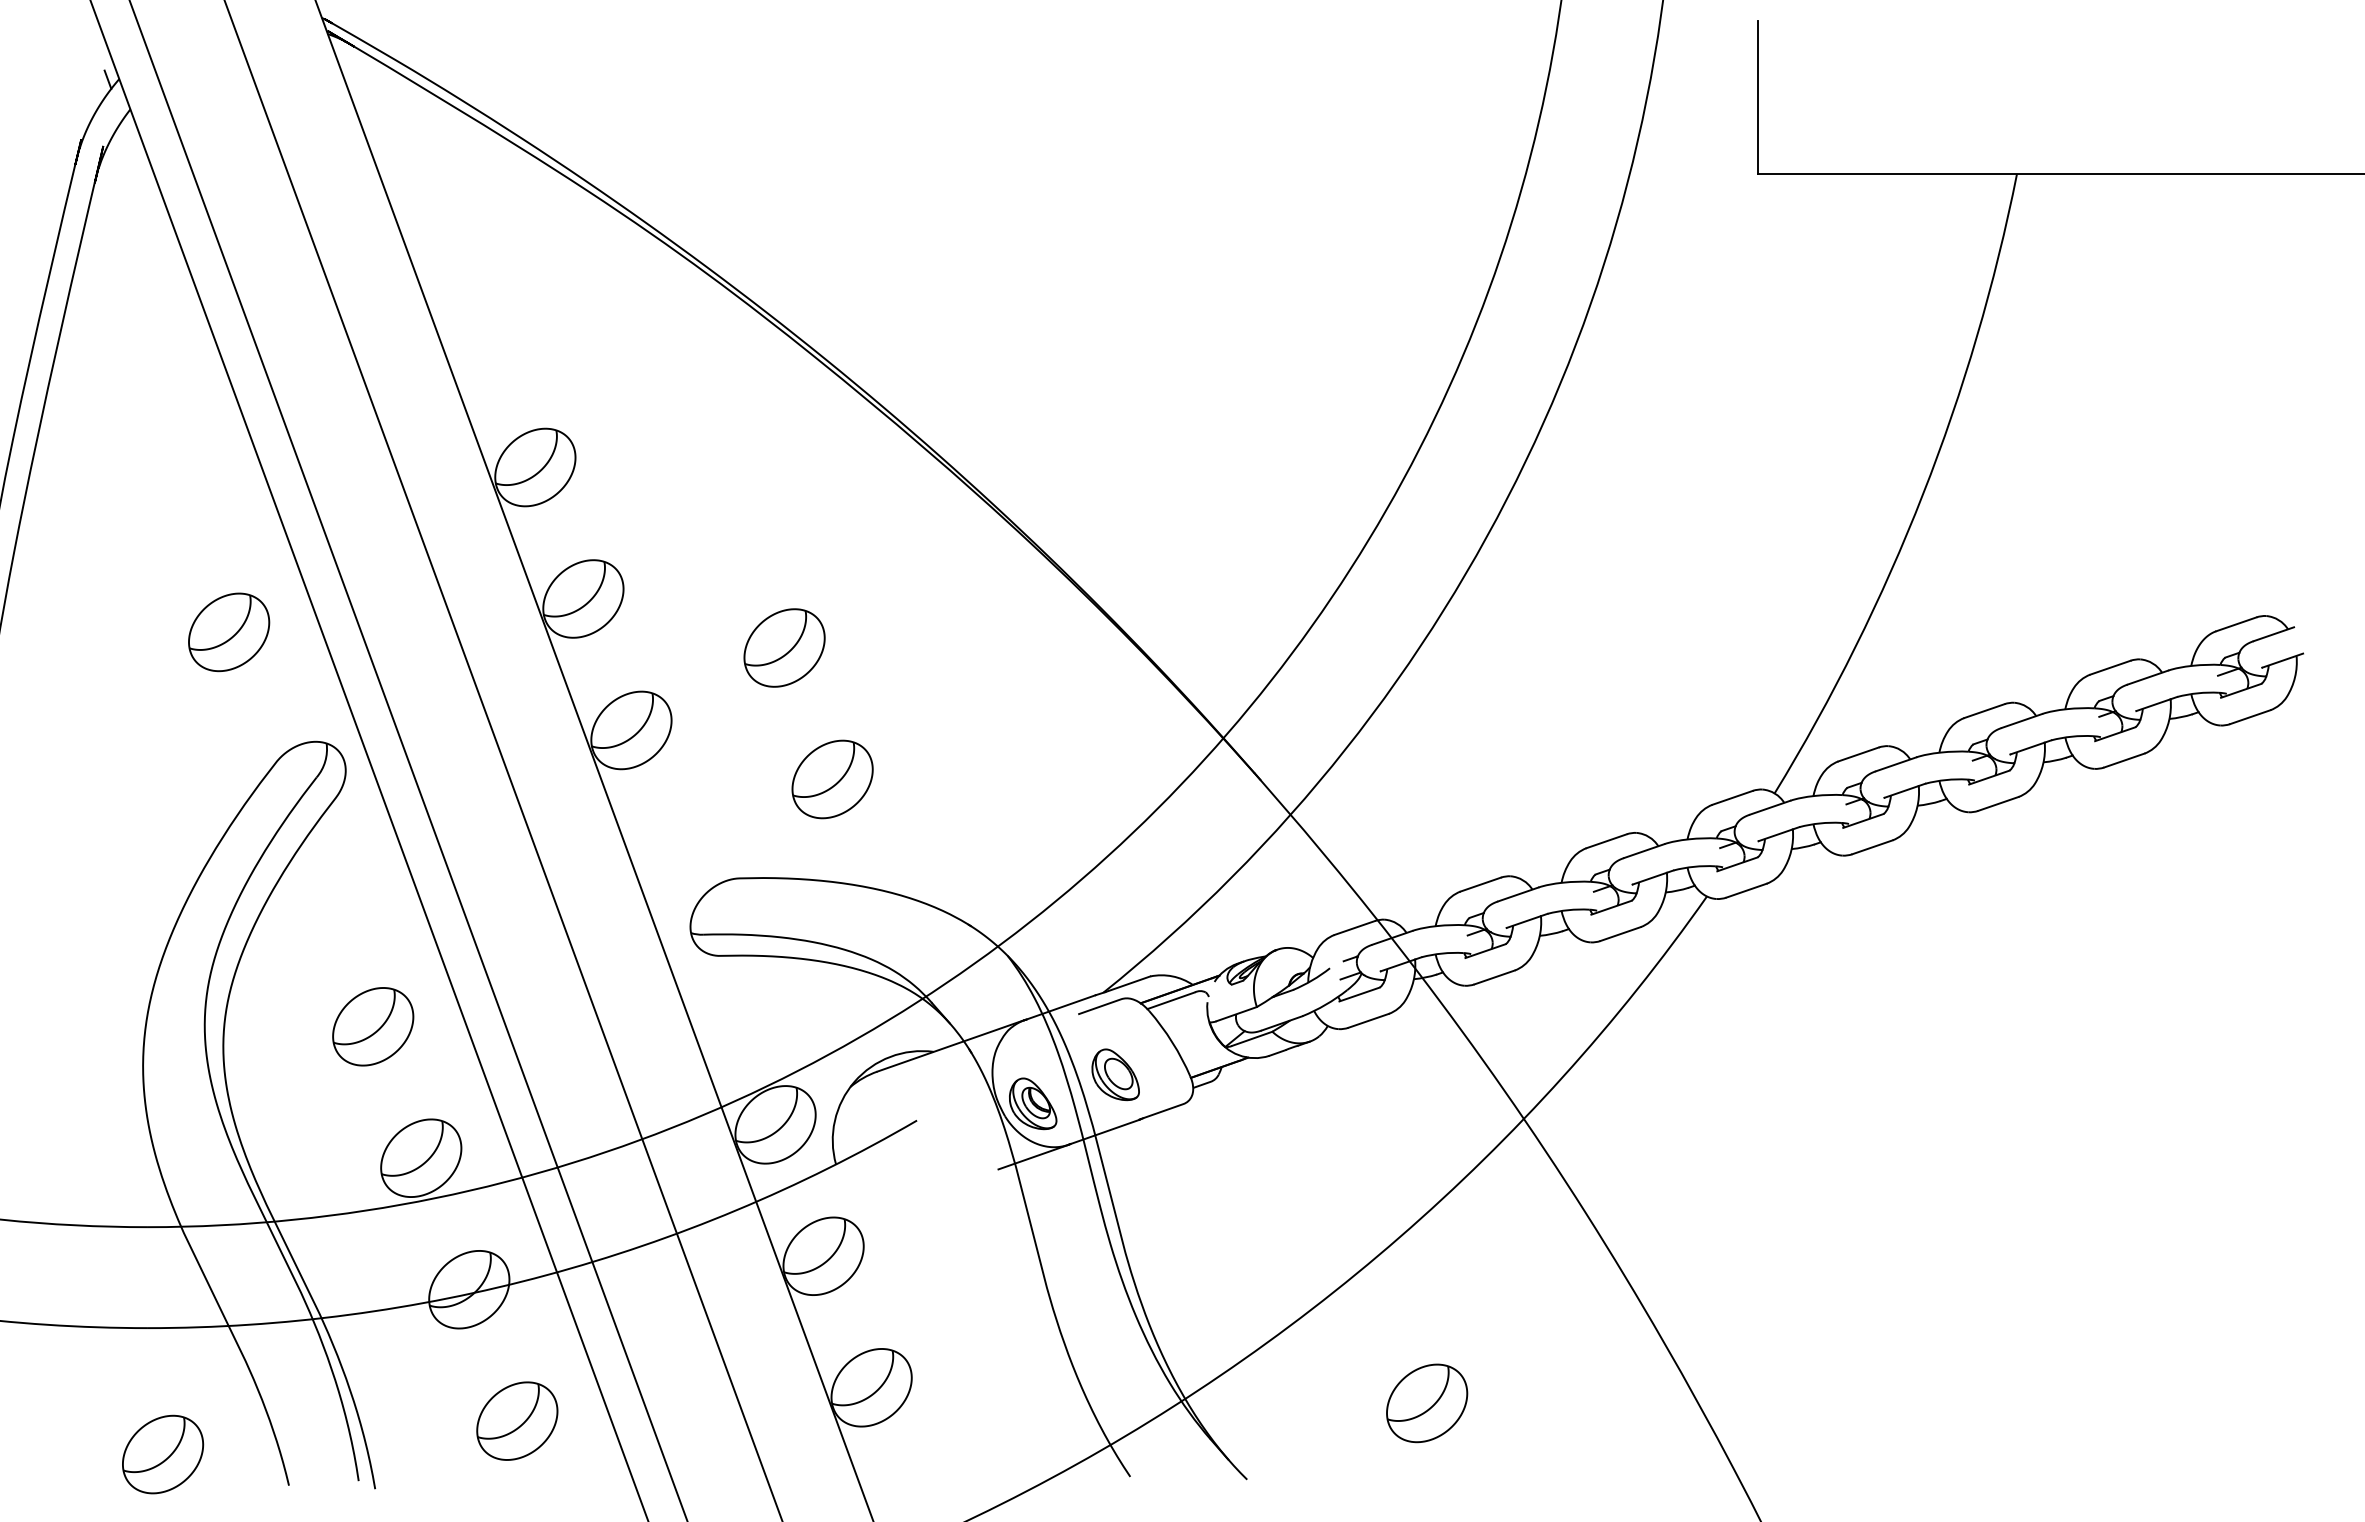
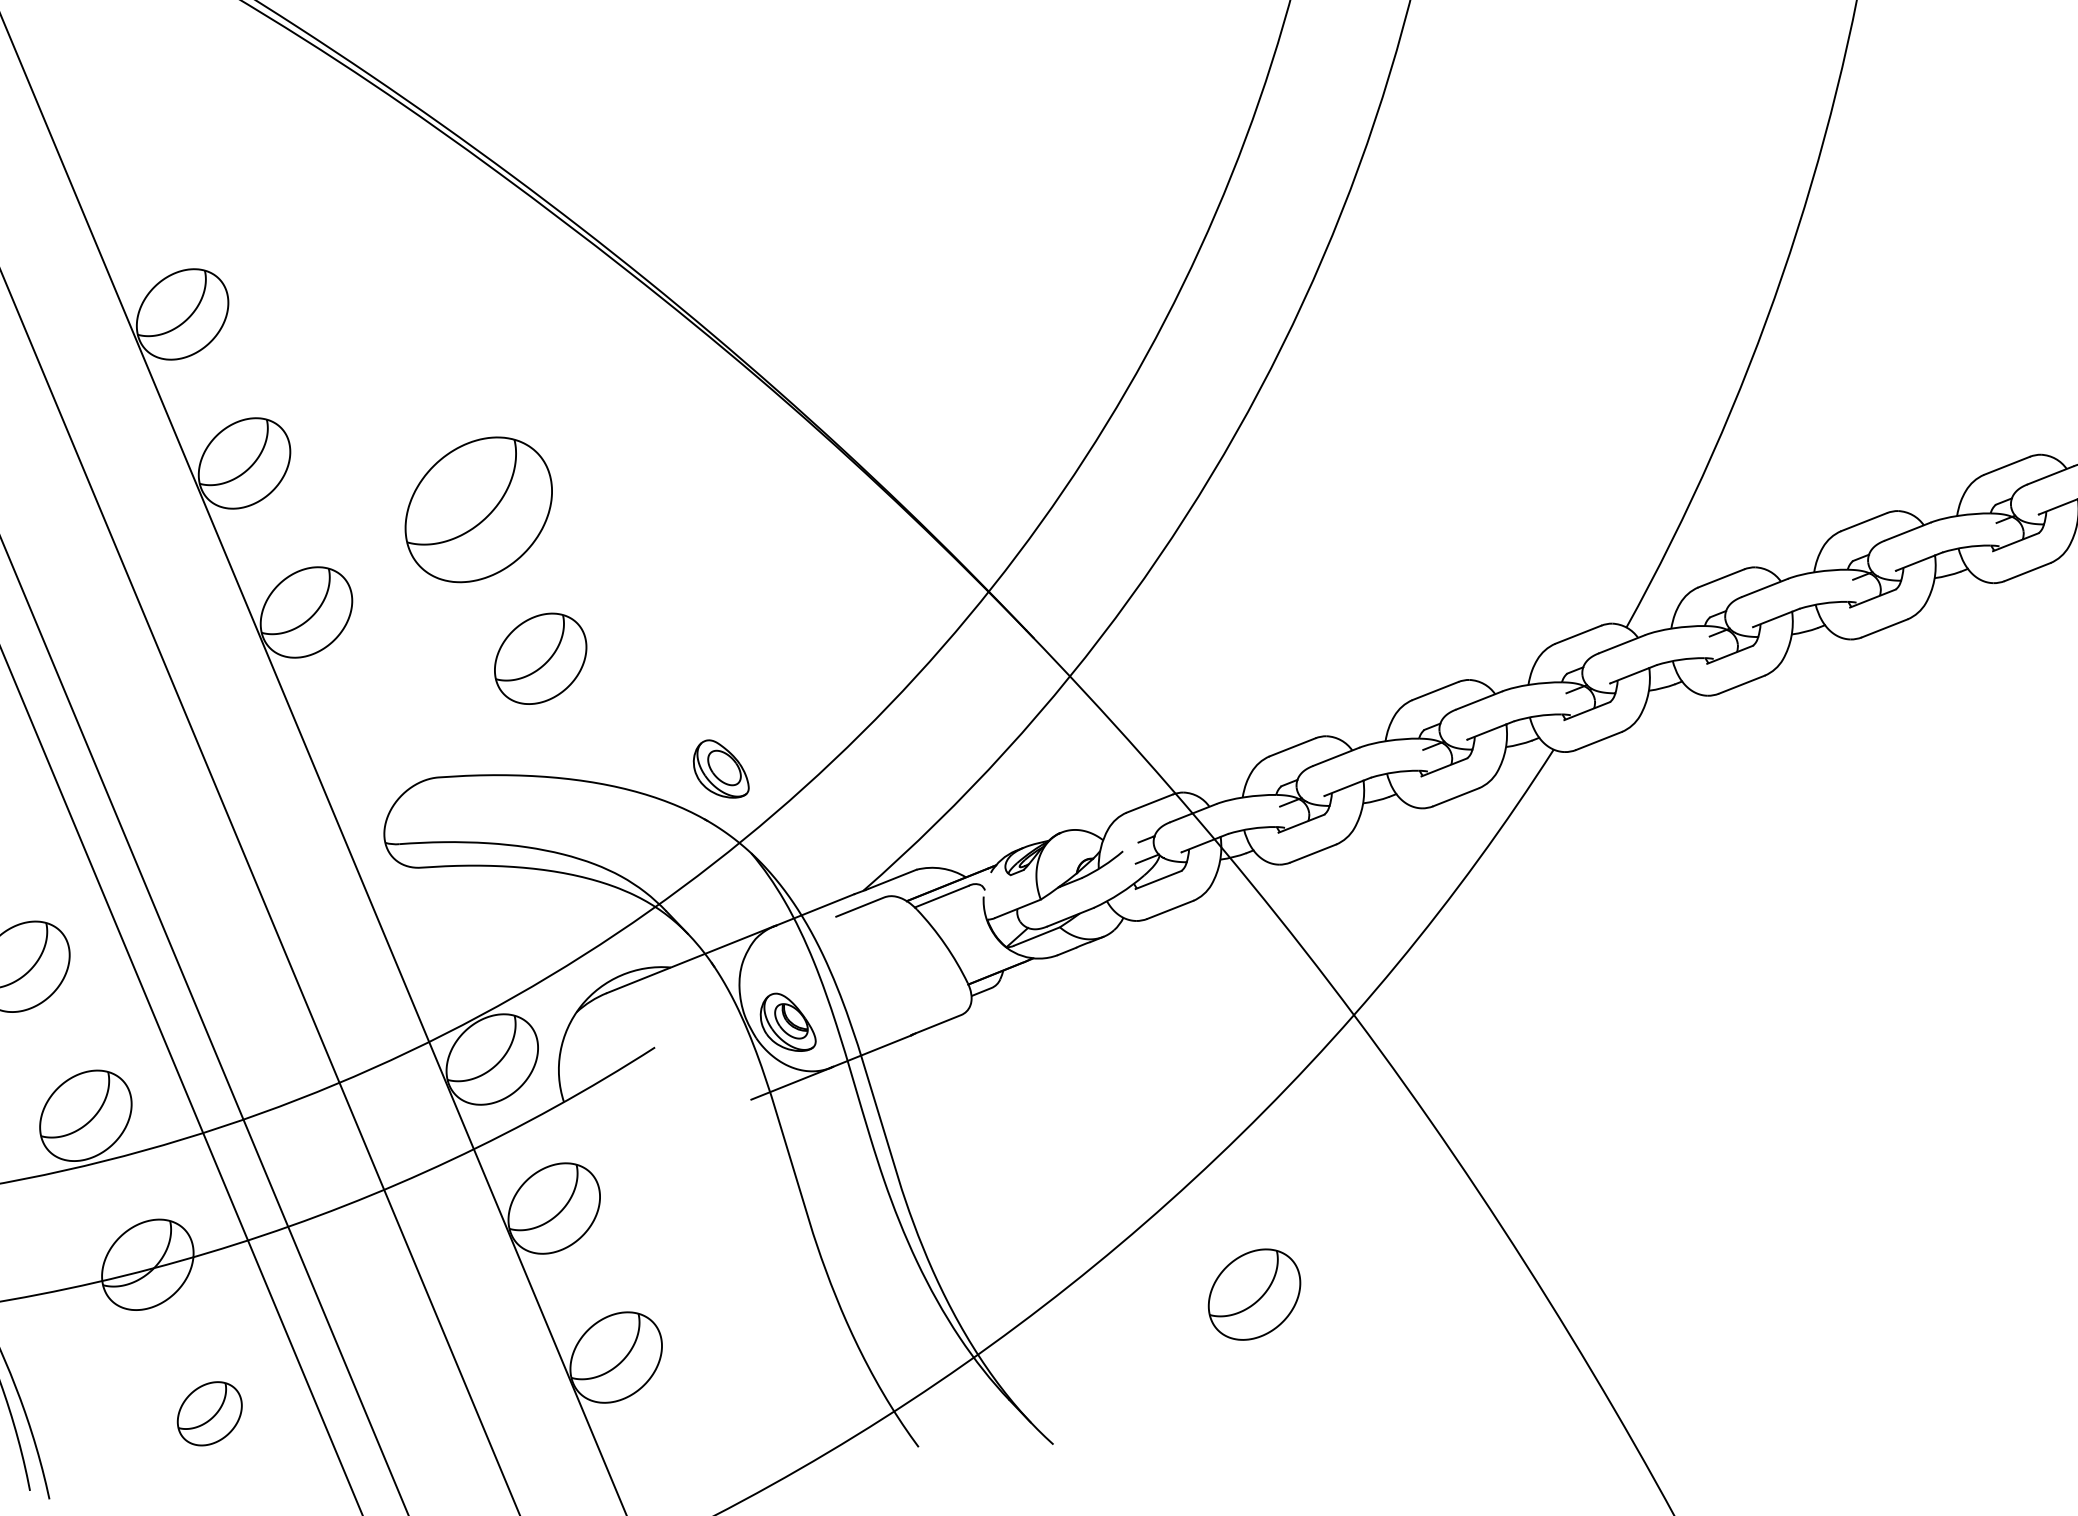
part: (784, 647) -> (478, 509), size x1.6
part: (1115, 1074) -> (720, 768), moved
part: (1427, 1403) -> (1254, 1294), moved
part: (517, 1420) -> (209, 1413), size x0.7

